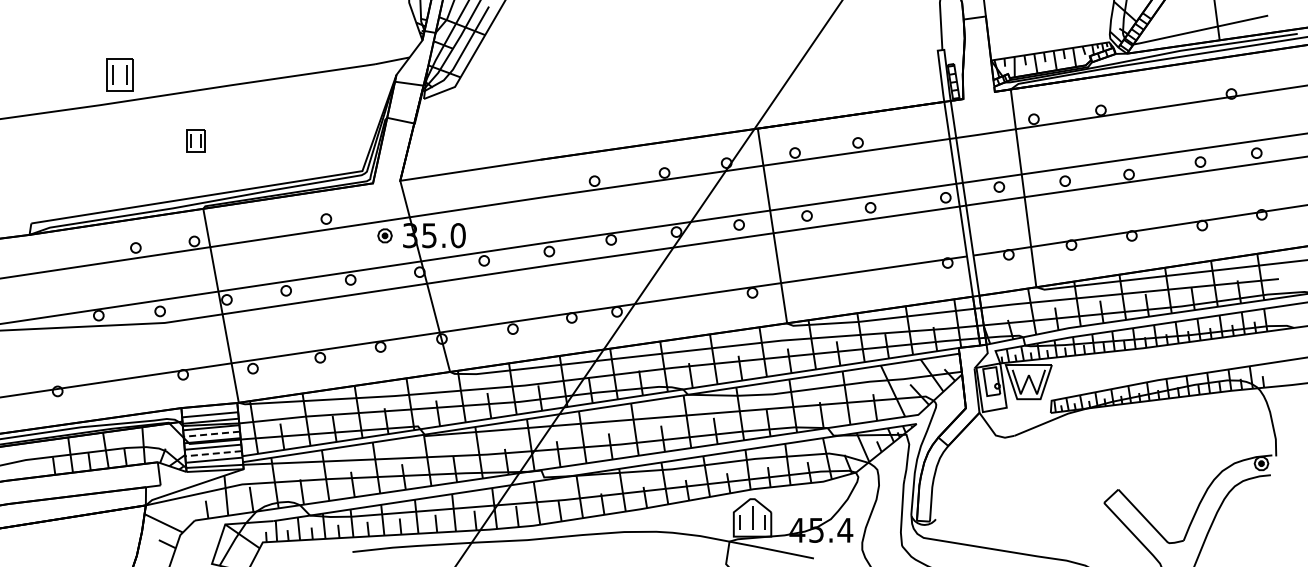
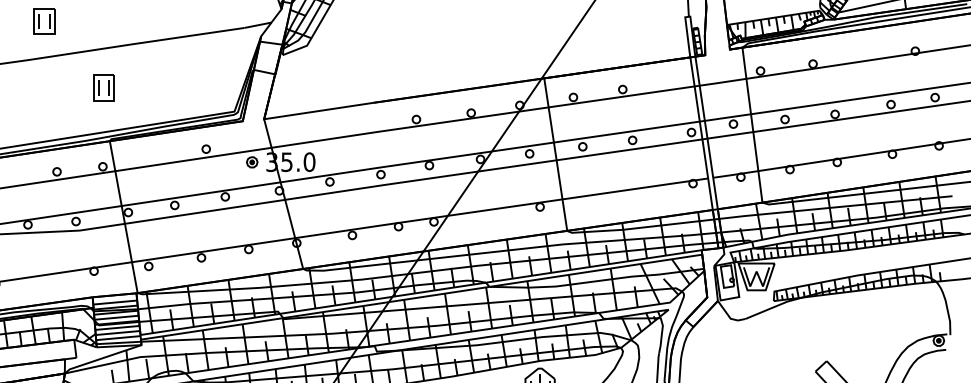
part: (119, 74) -> (44, 21), moved
part: (195, 140) -> (103, 87), size x1.43
line: (211, 434) -> (116, 317), dashed -> solid
line: (213, 453) -> (117, 332), dashed -> solid

